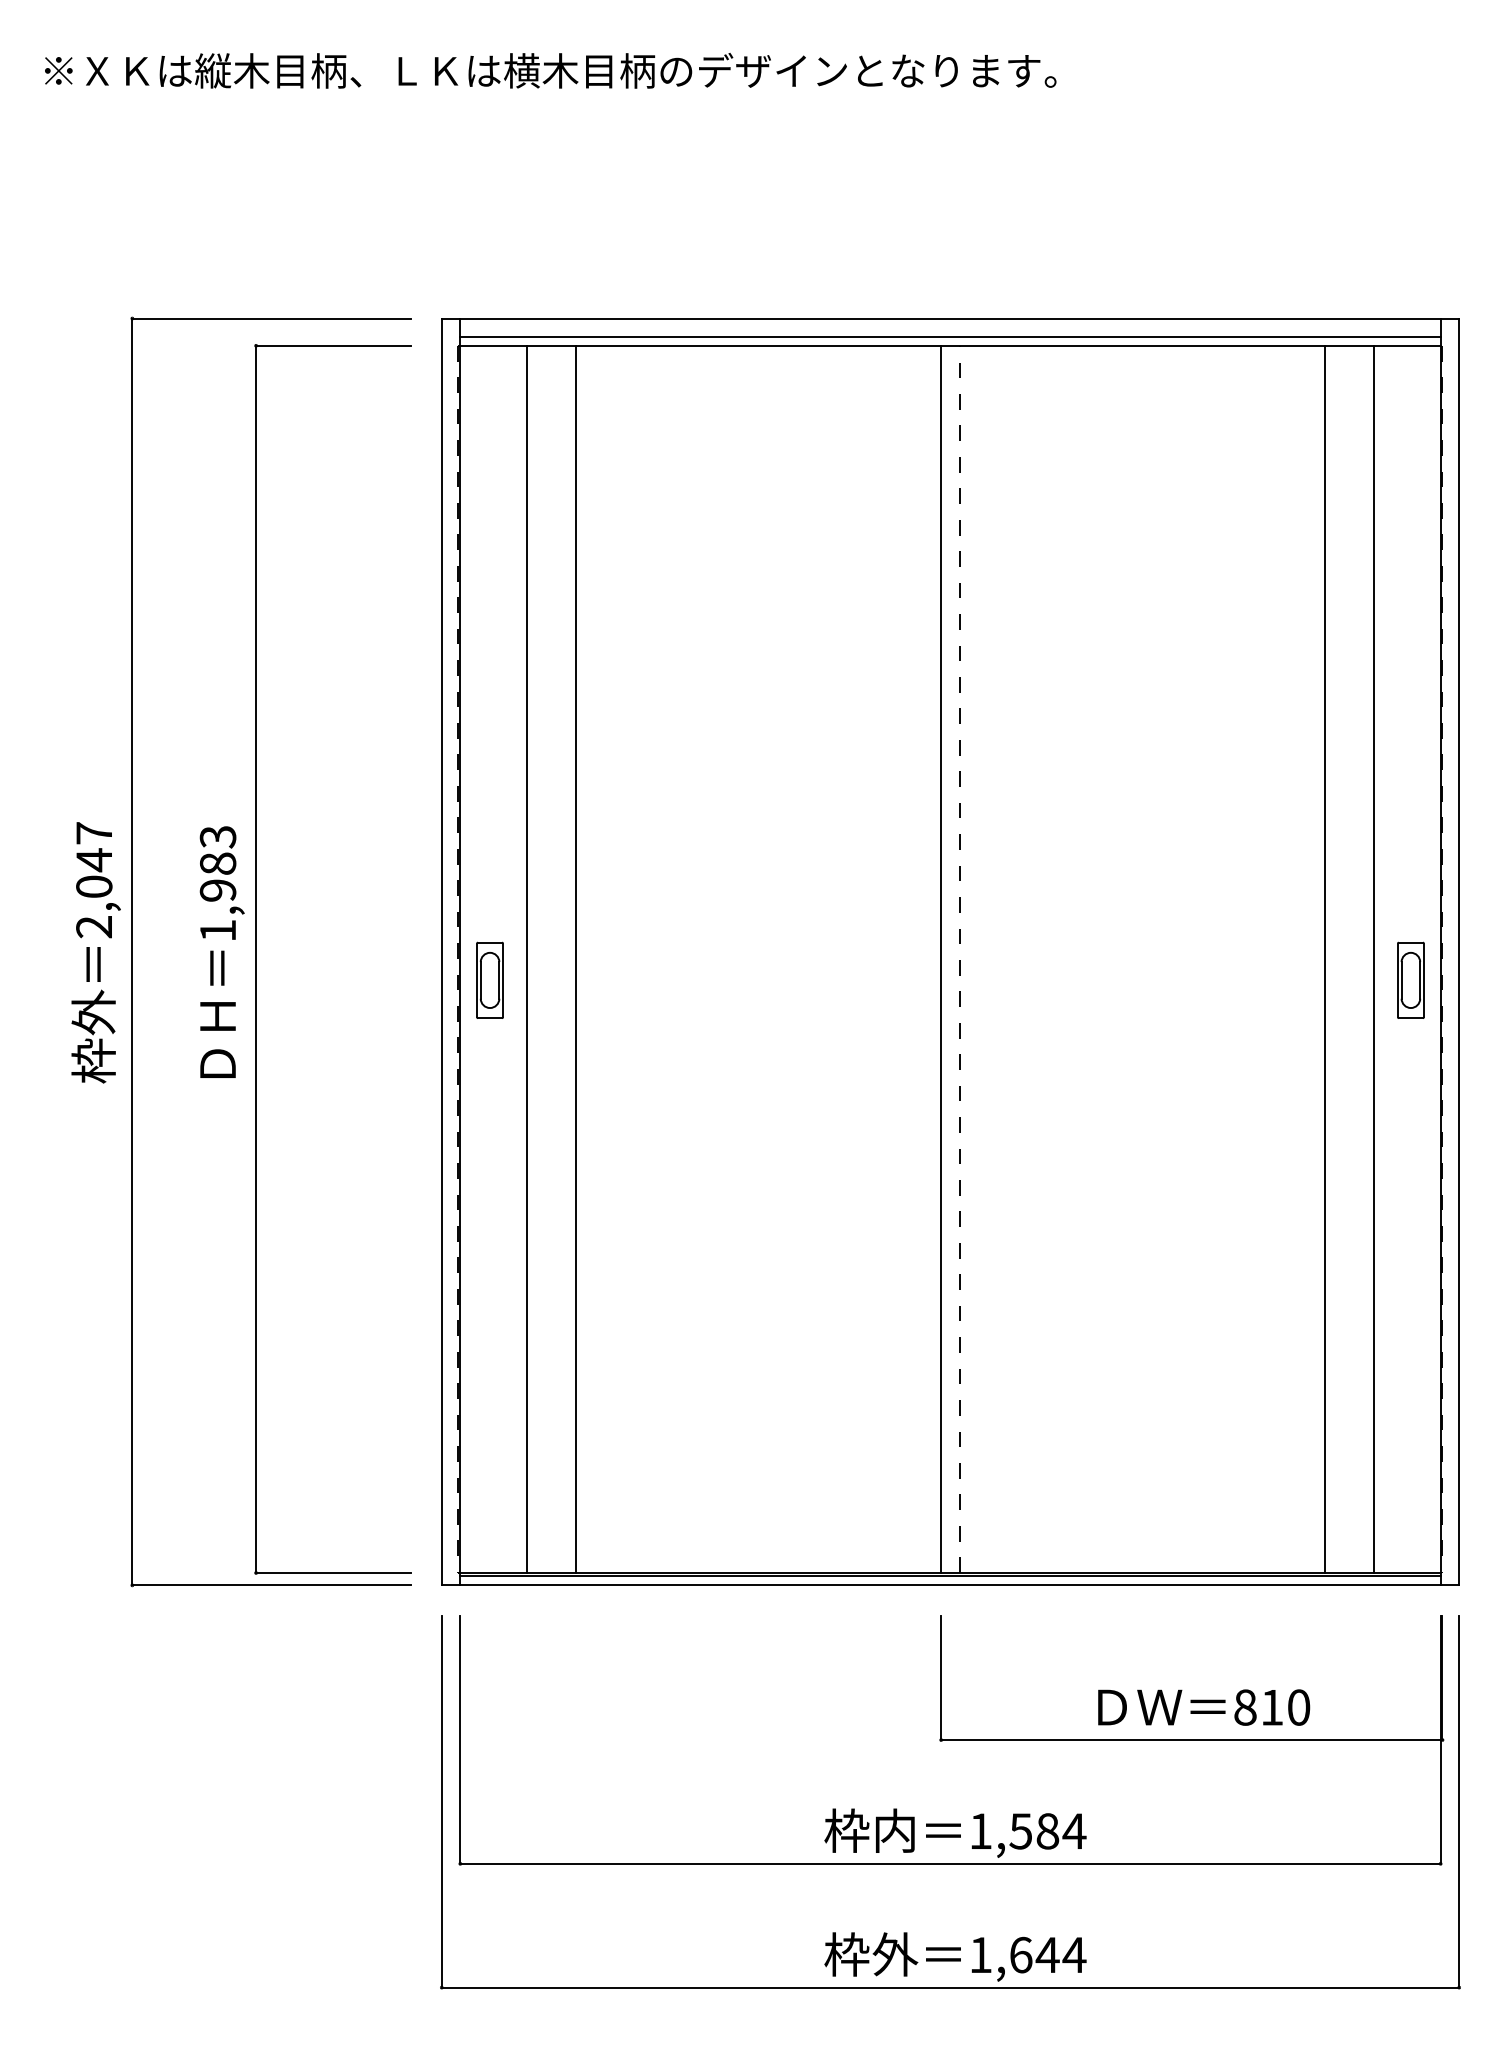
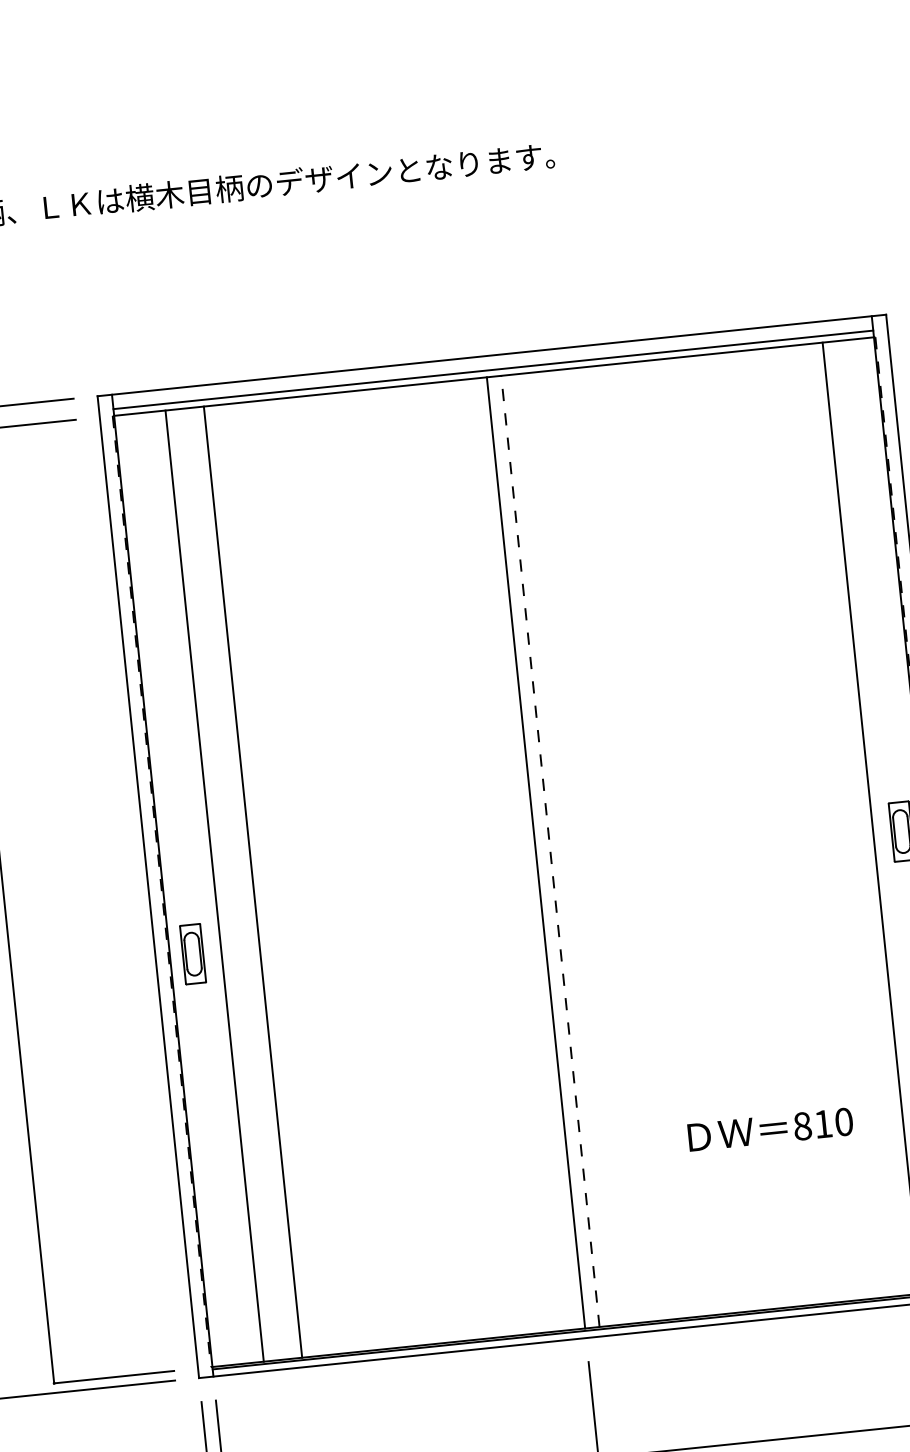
line: (1324, 958) -> (833, 821), removed
part: (489, 979) -> (192, 953), moved
text: (1204, 1707) -> (770, 1129), moved

